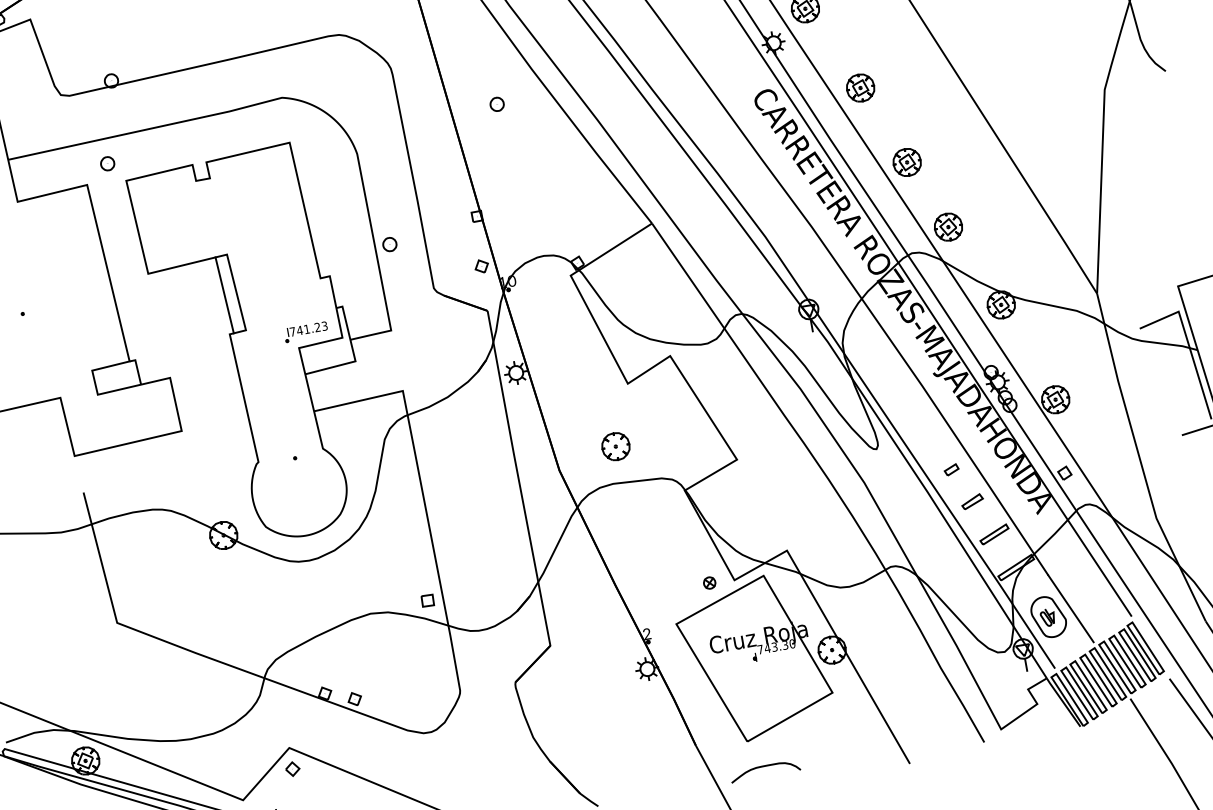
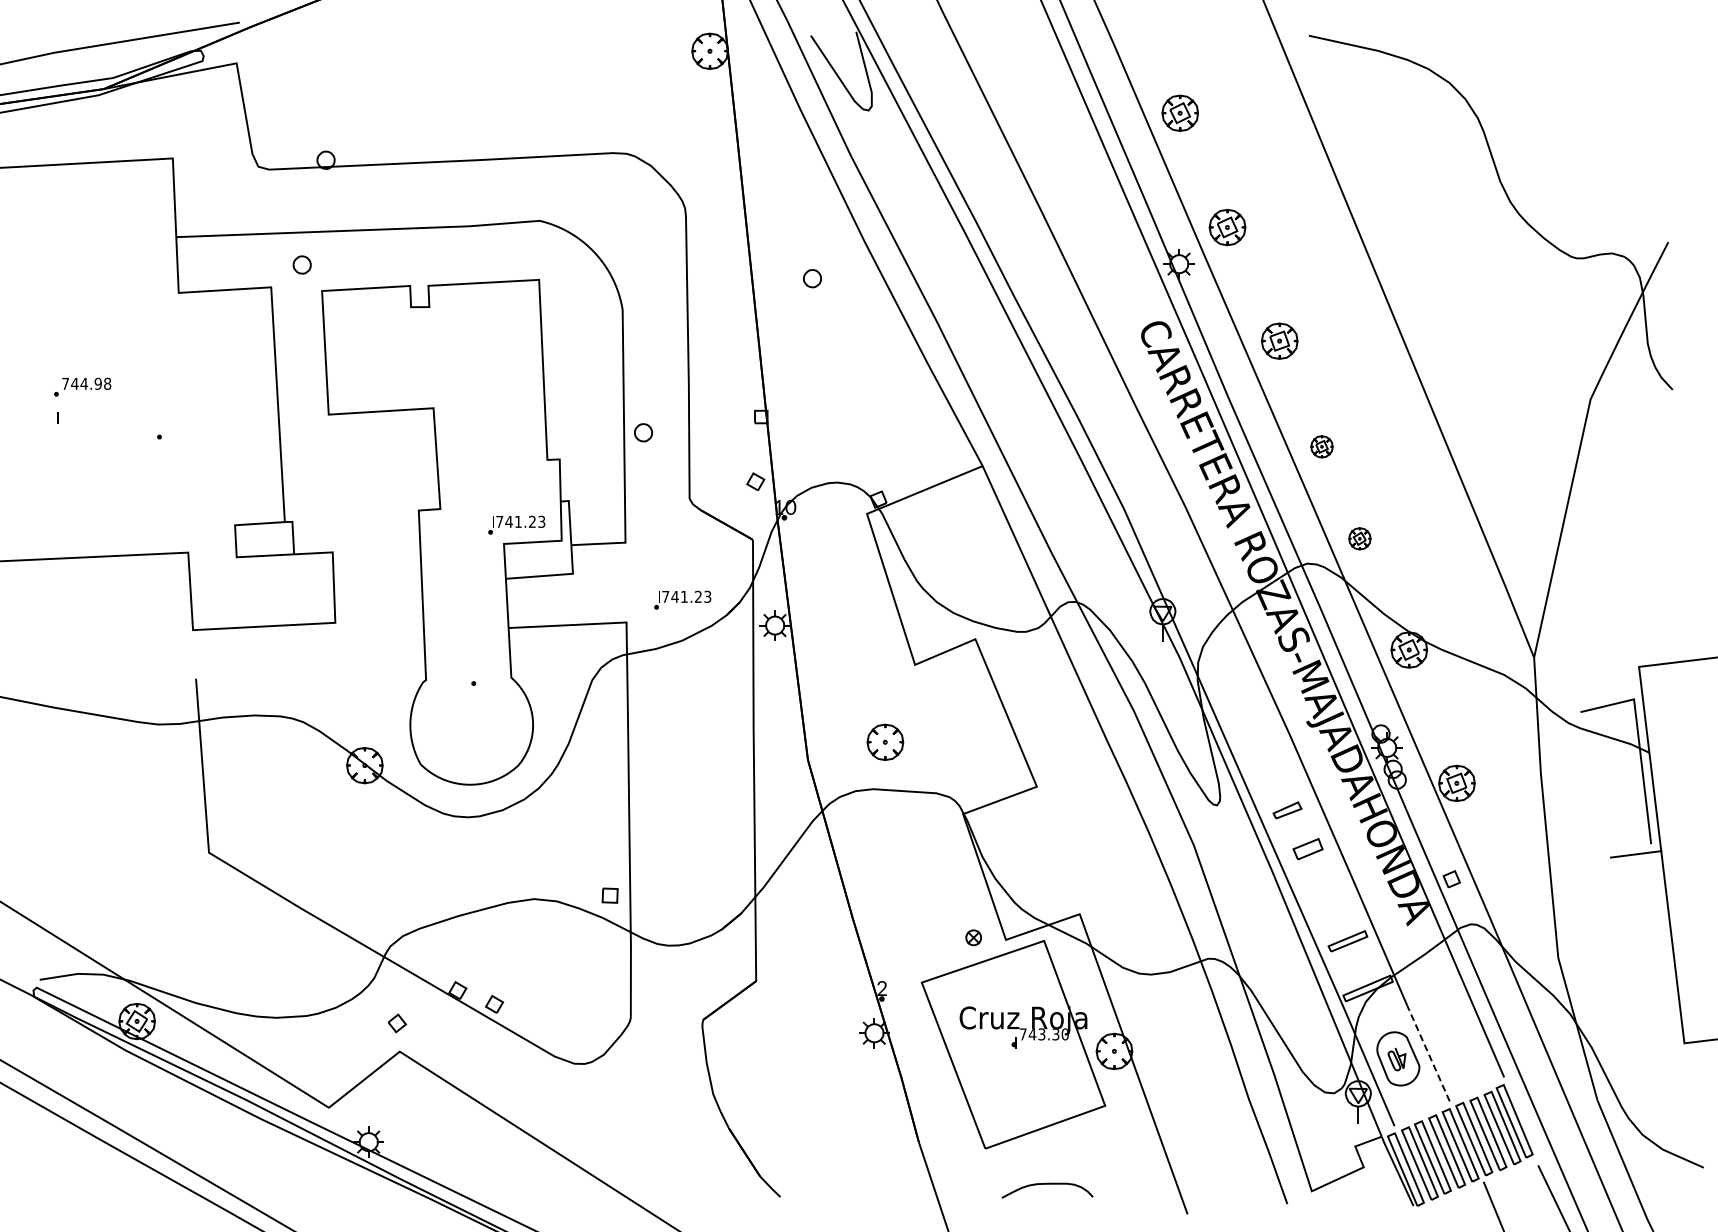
part: (906, 162) -> (1321, 446), size x0.6
part: (948, 227) -> (1359, 538), size x0.6
line: (224, 295) -> (421, 459), removed
part: (442, 365) -> (682, 599), added
part: (951, 469) -> (1308, 848), size x1.6
part: (972, 501) -> (1287, 810), moved
line: (1070, 608) -> (1428, 1053), solid -> dashed
curve: (764, 766) -> (1047, 1184), moved
part: (292, 769) -> (397, 1023), moved

